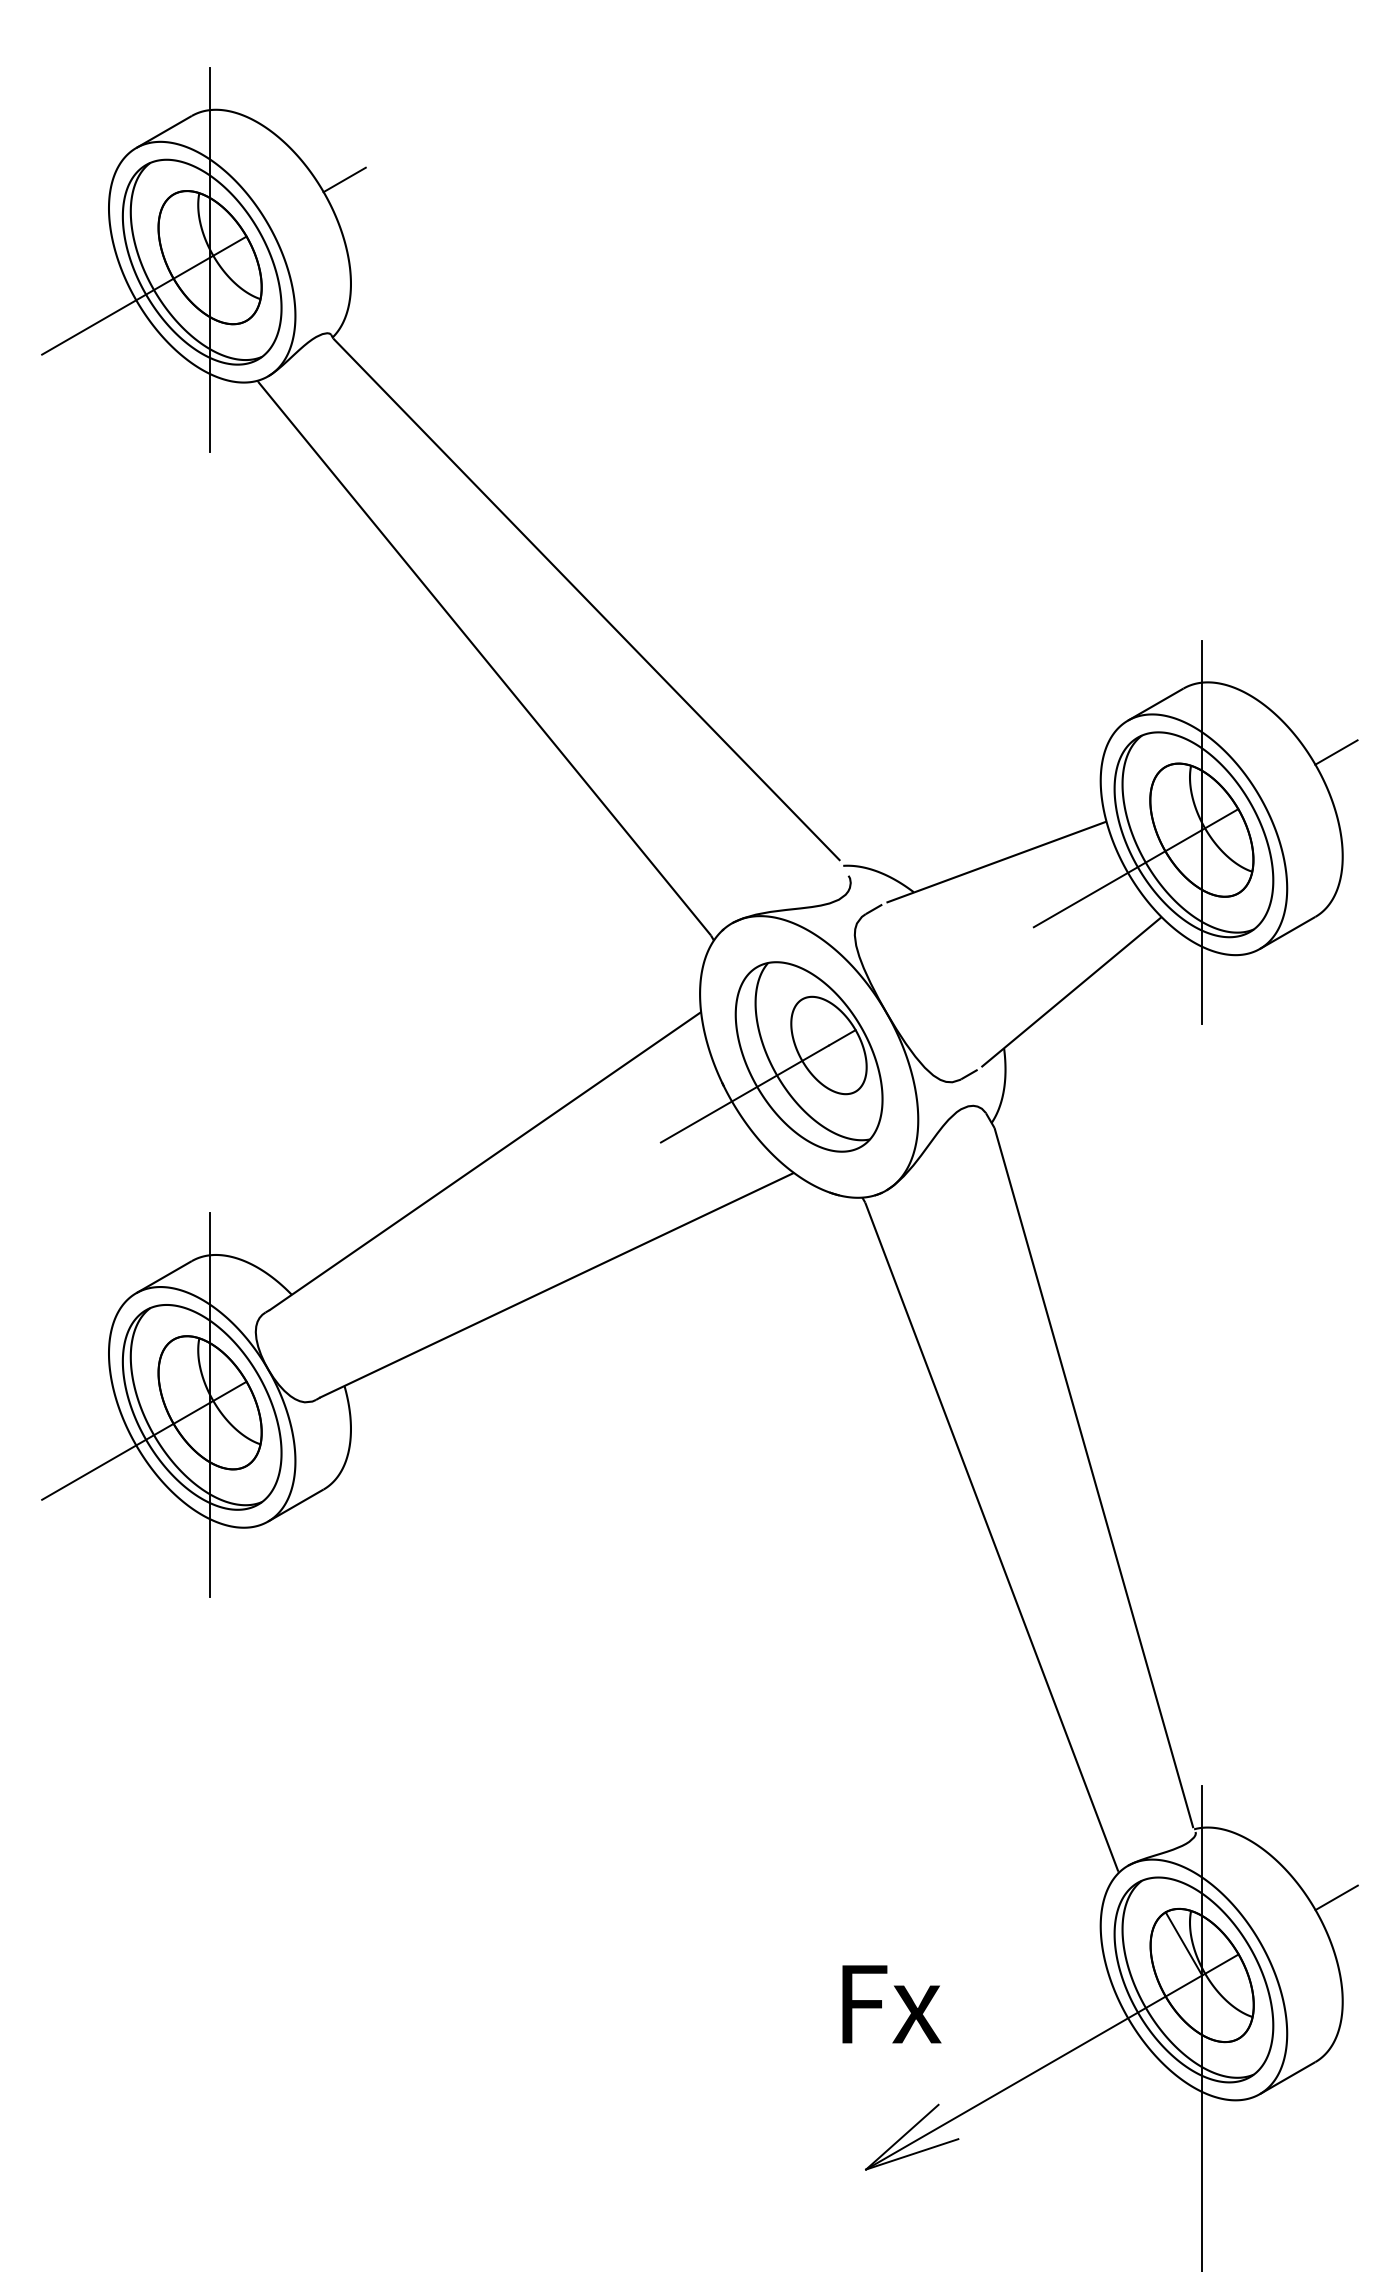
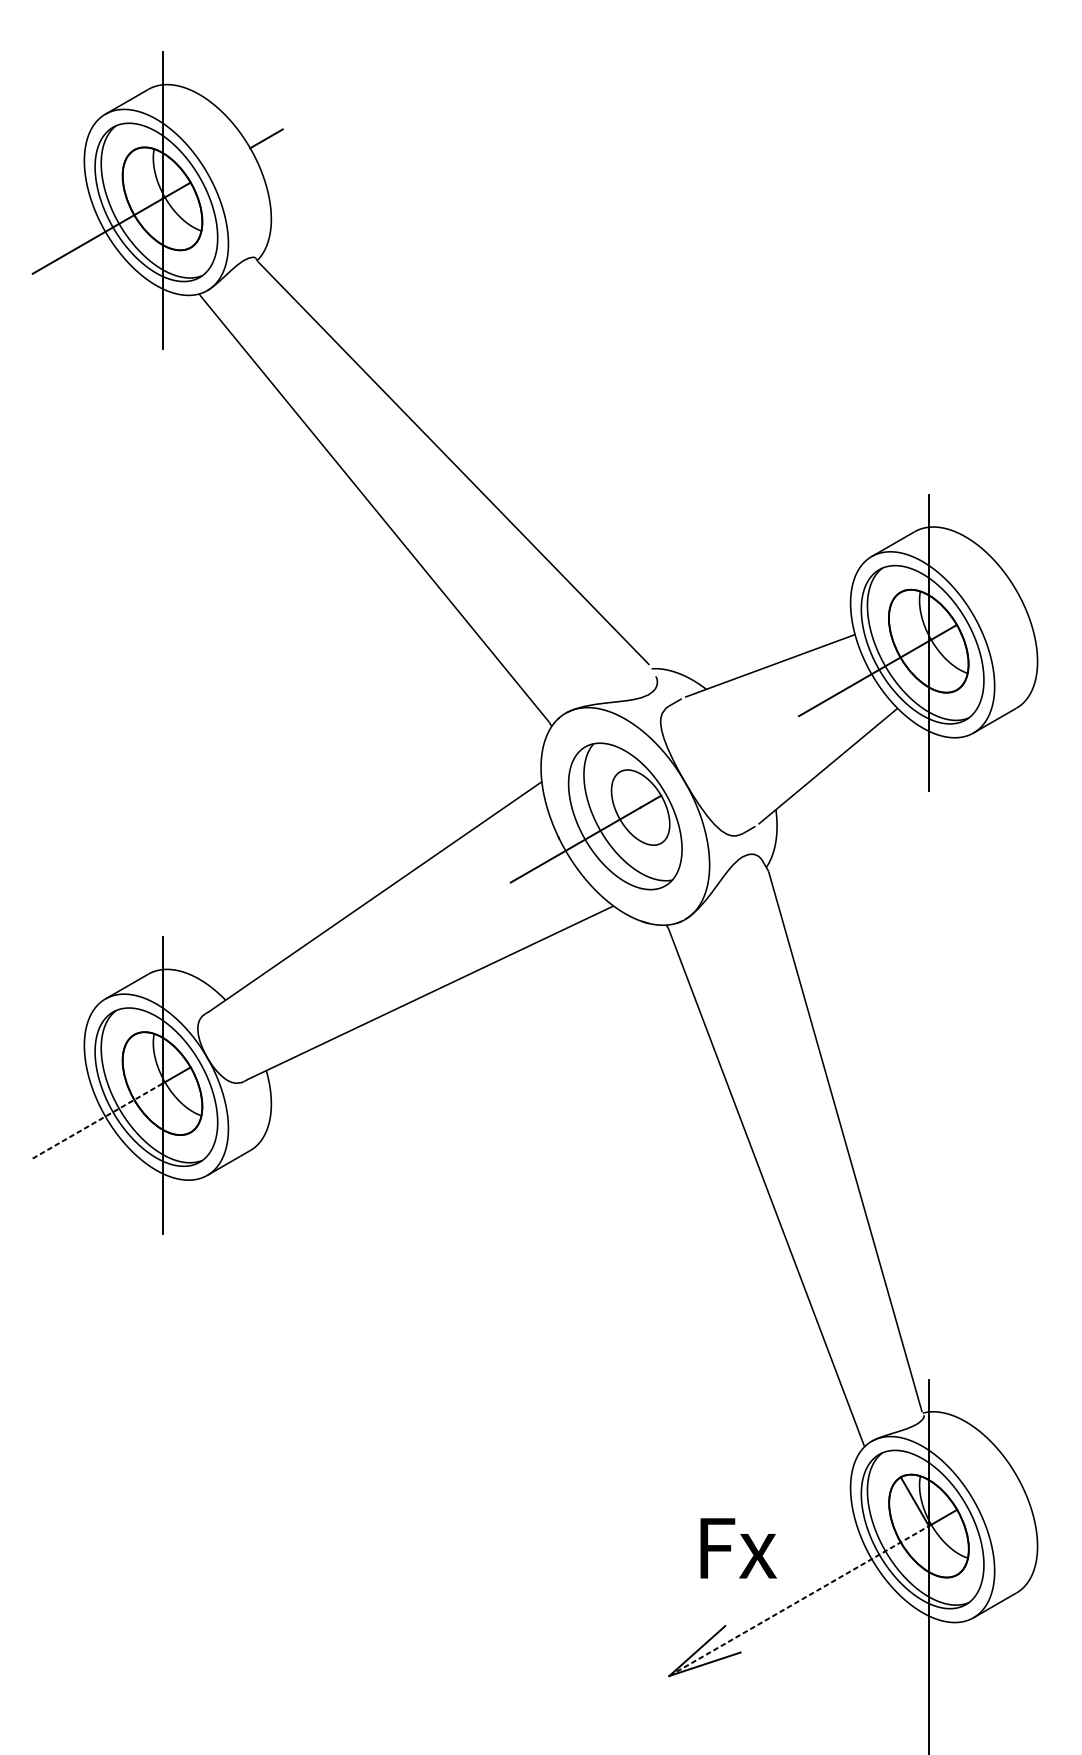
line: (1336, 752) -> (1032, 581), removed
line: (126, 1451) -> (97, 1121), solid -> dashed
line: (1336, 1897) -> (1032, 1465), removed
text: (891, 2004) -> (738, 1548), moved
line: (1034, 2072) -> (799, 1601), solid -> dashed

